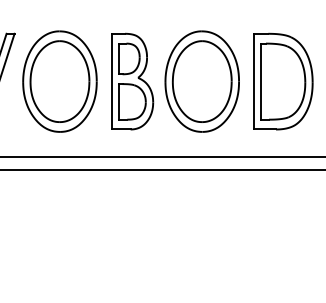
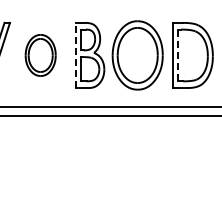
part: (59, 81) -> (40, 55), size x0.6
line: (110, 81) -> (75, 55), solid -> dashed
line: (260, 81) -> (177, 55), solid -> dashed

